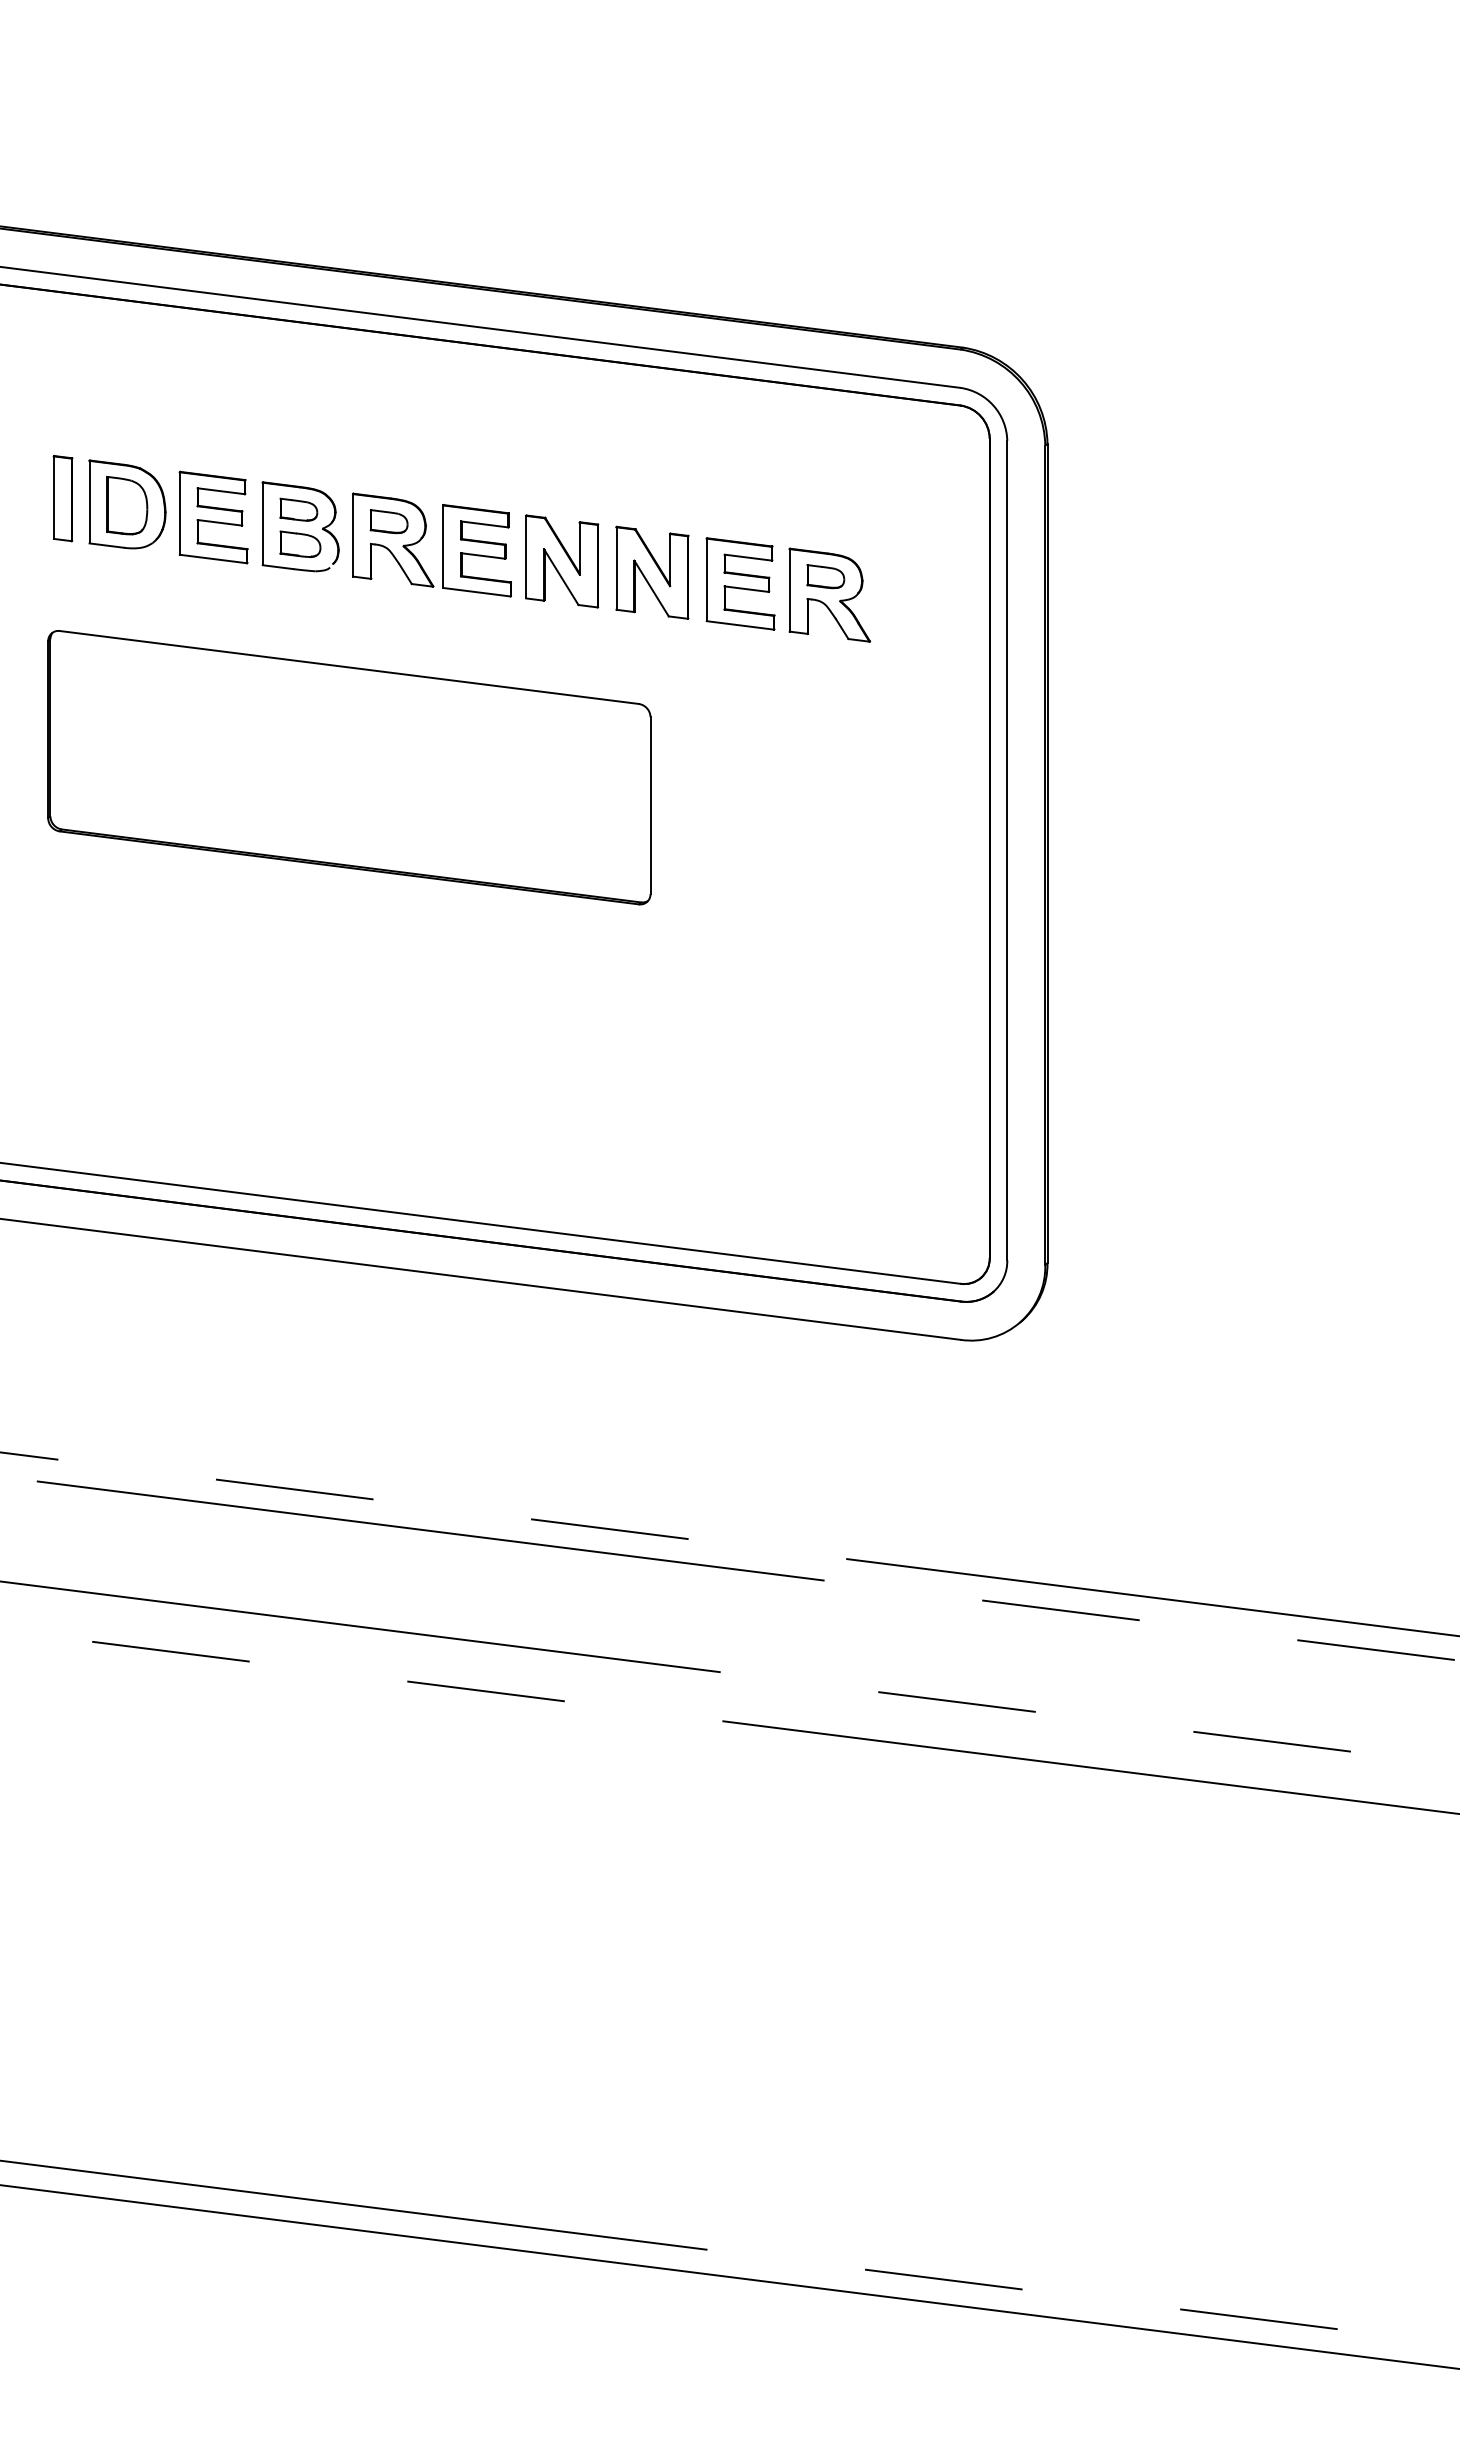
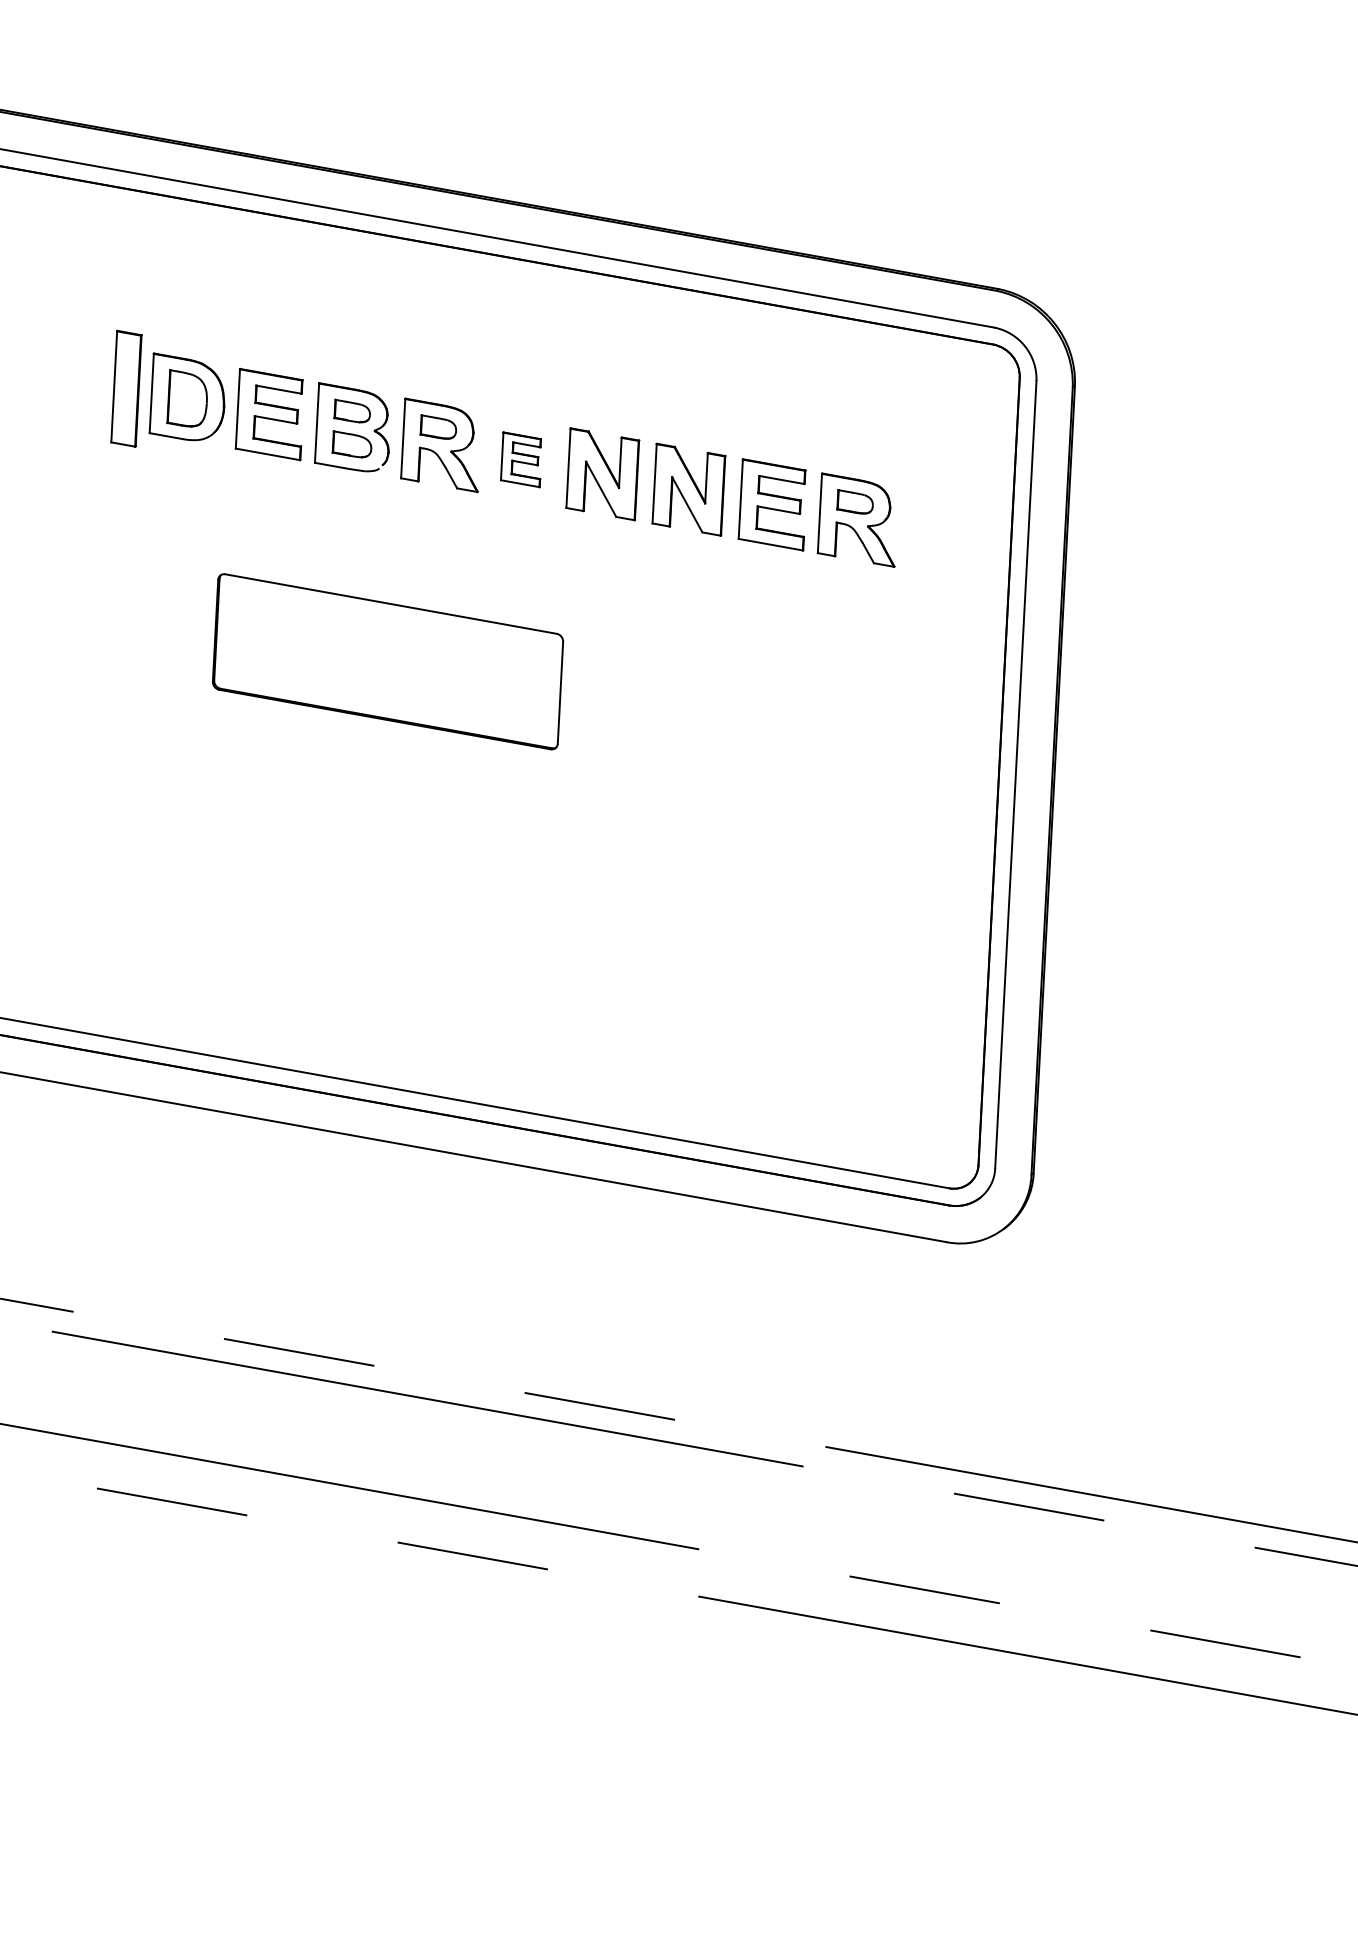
part: (62, 498) -> (125, 388), size x1.4
part: (476, 550) -> (521, 459), size x0.6
part: (349, 767) -> (388, 661), size x0.6

